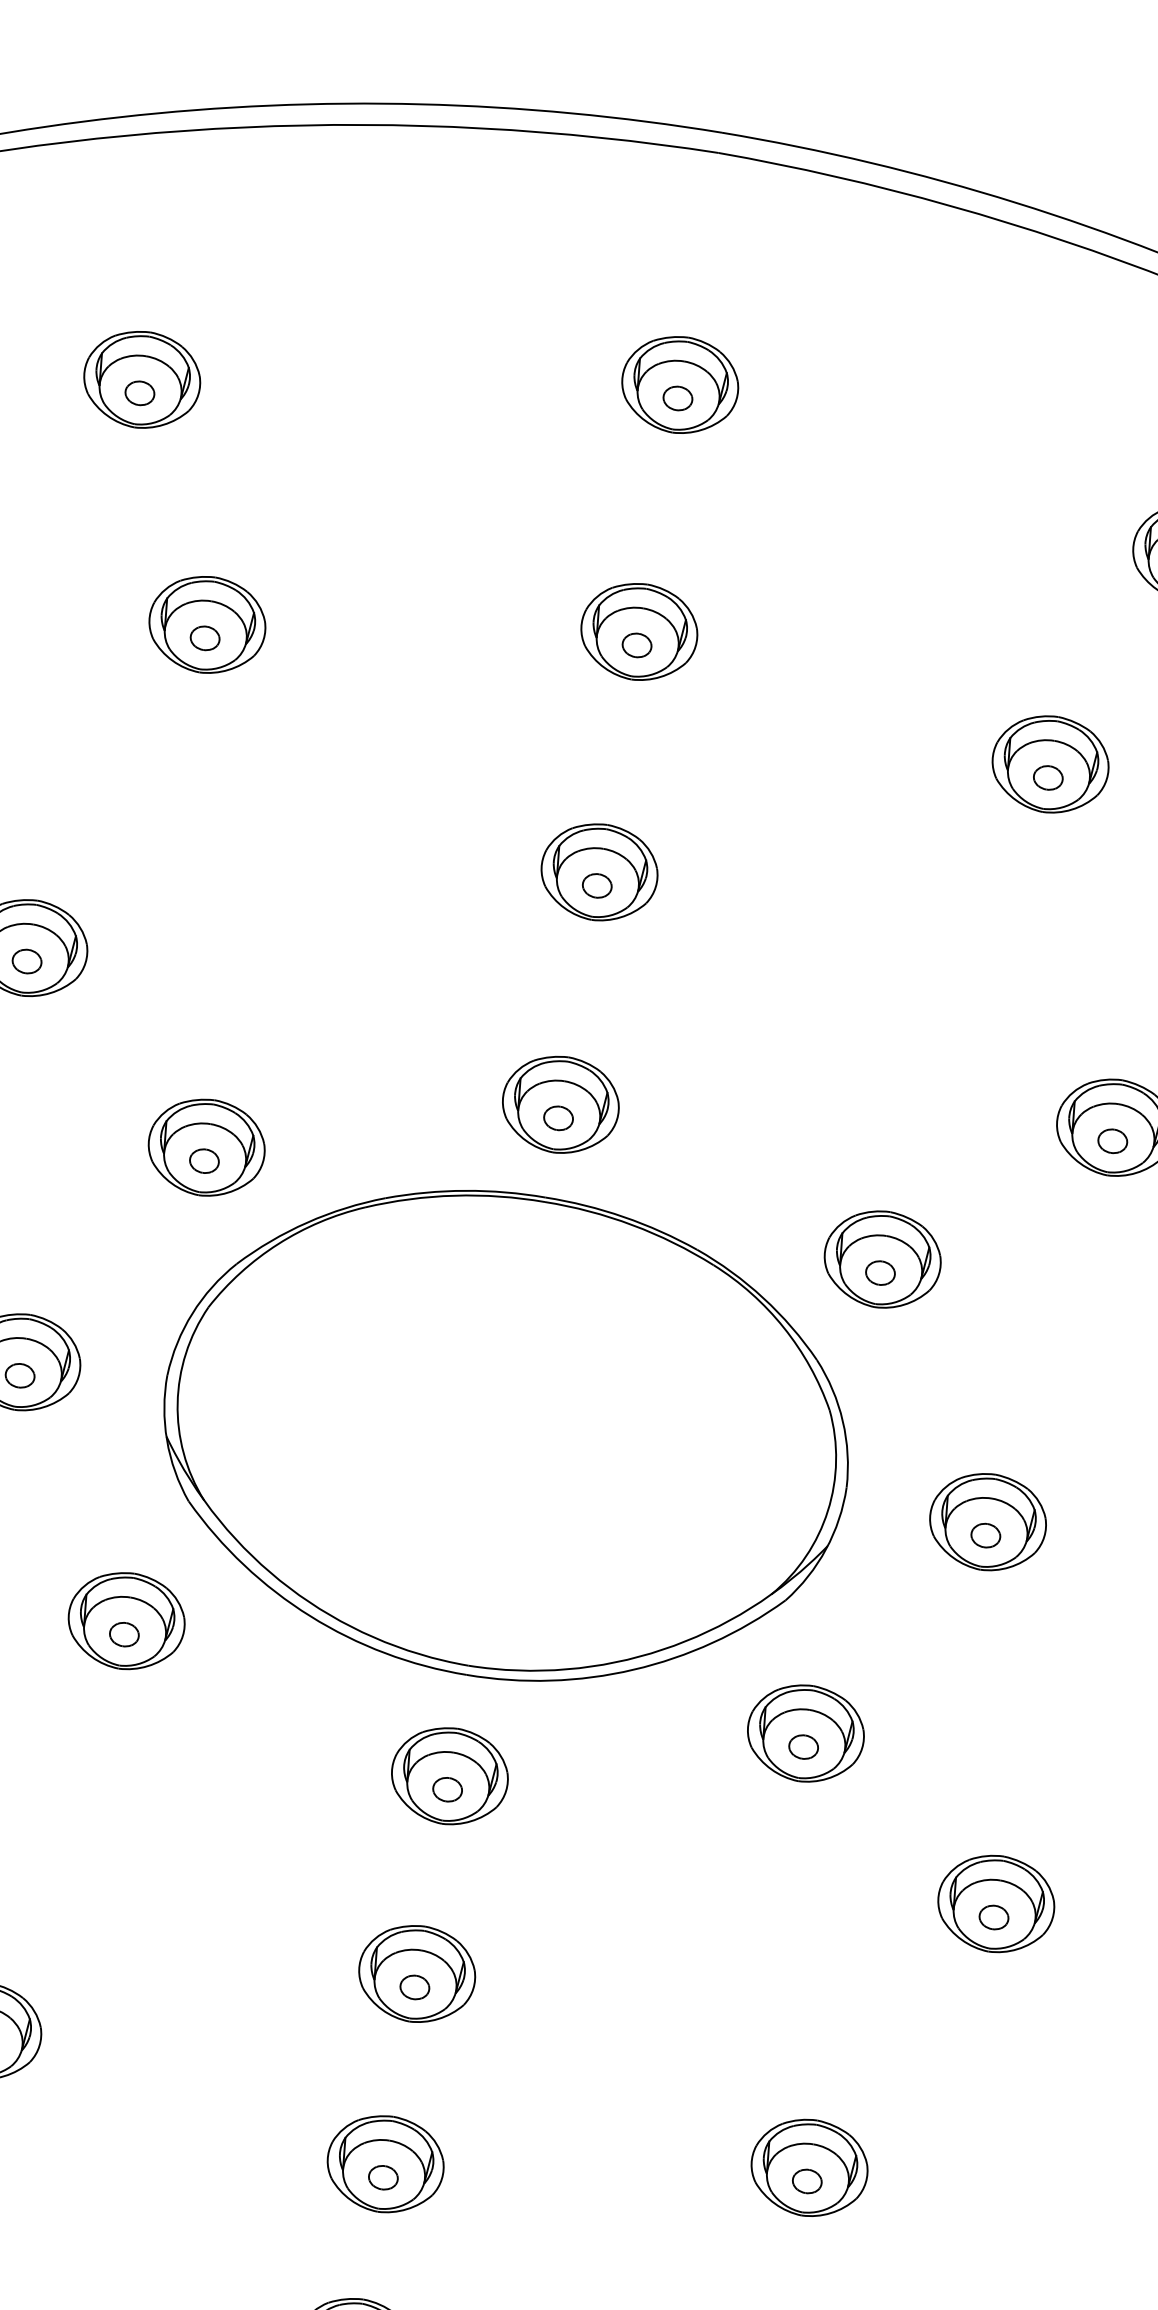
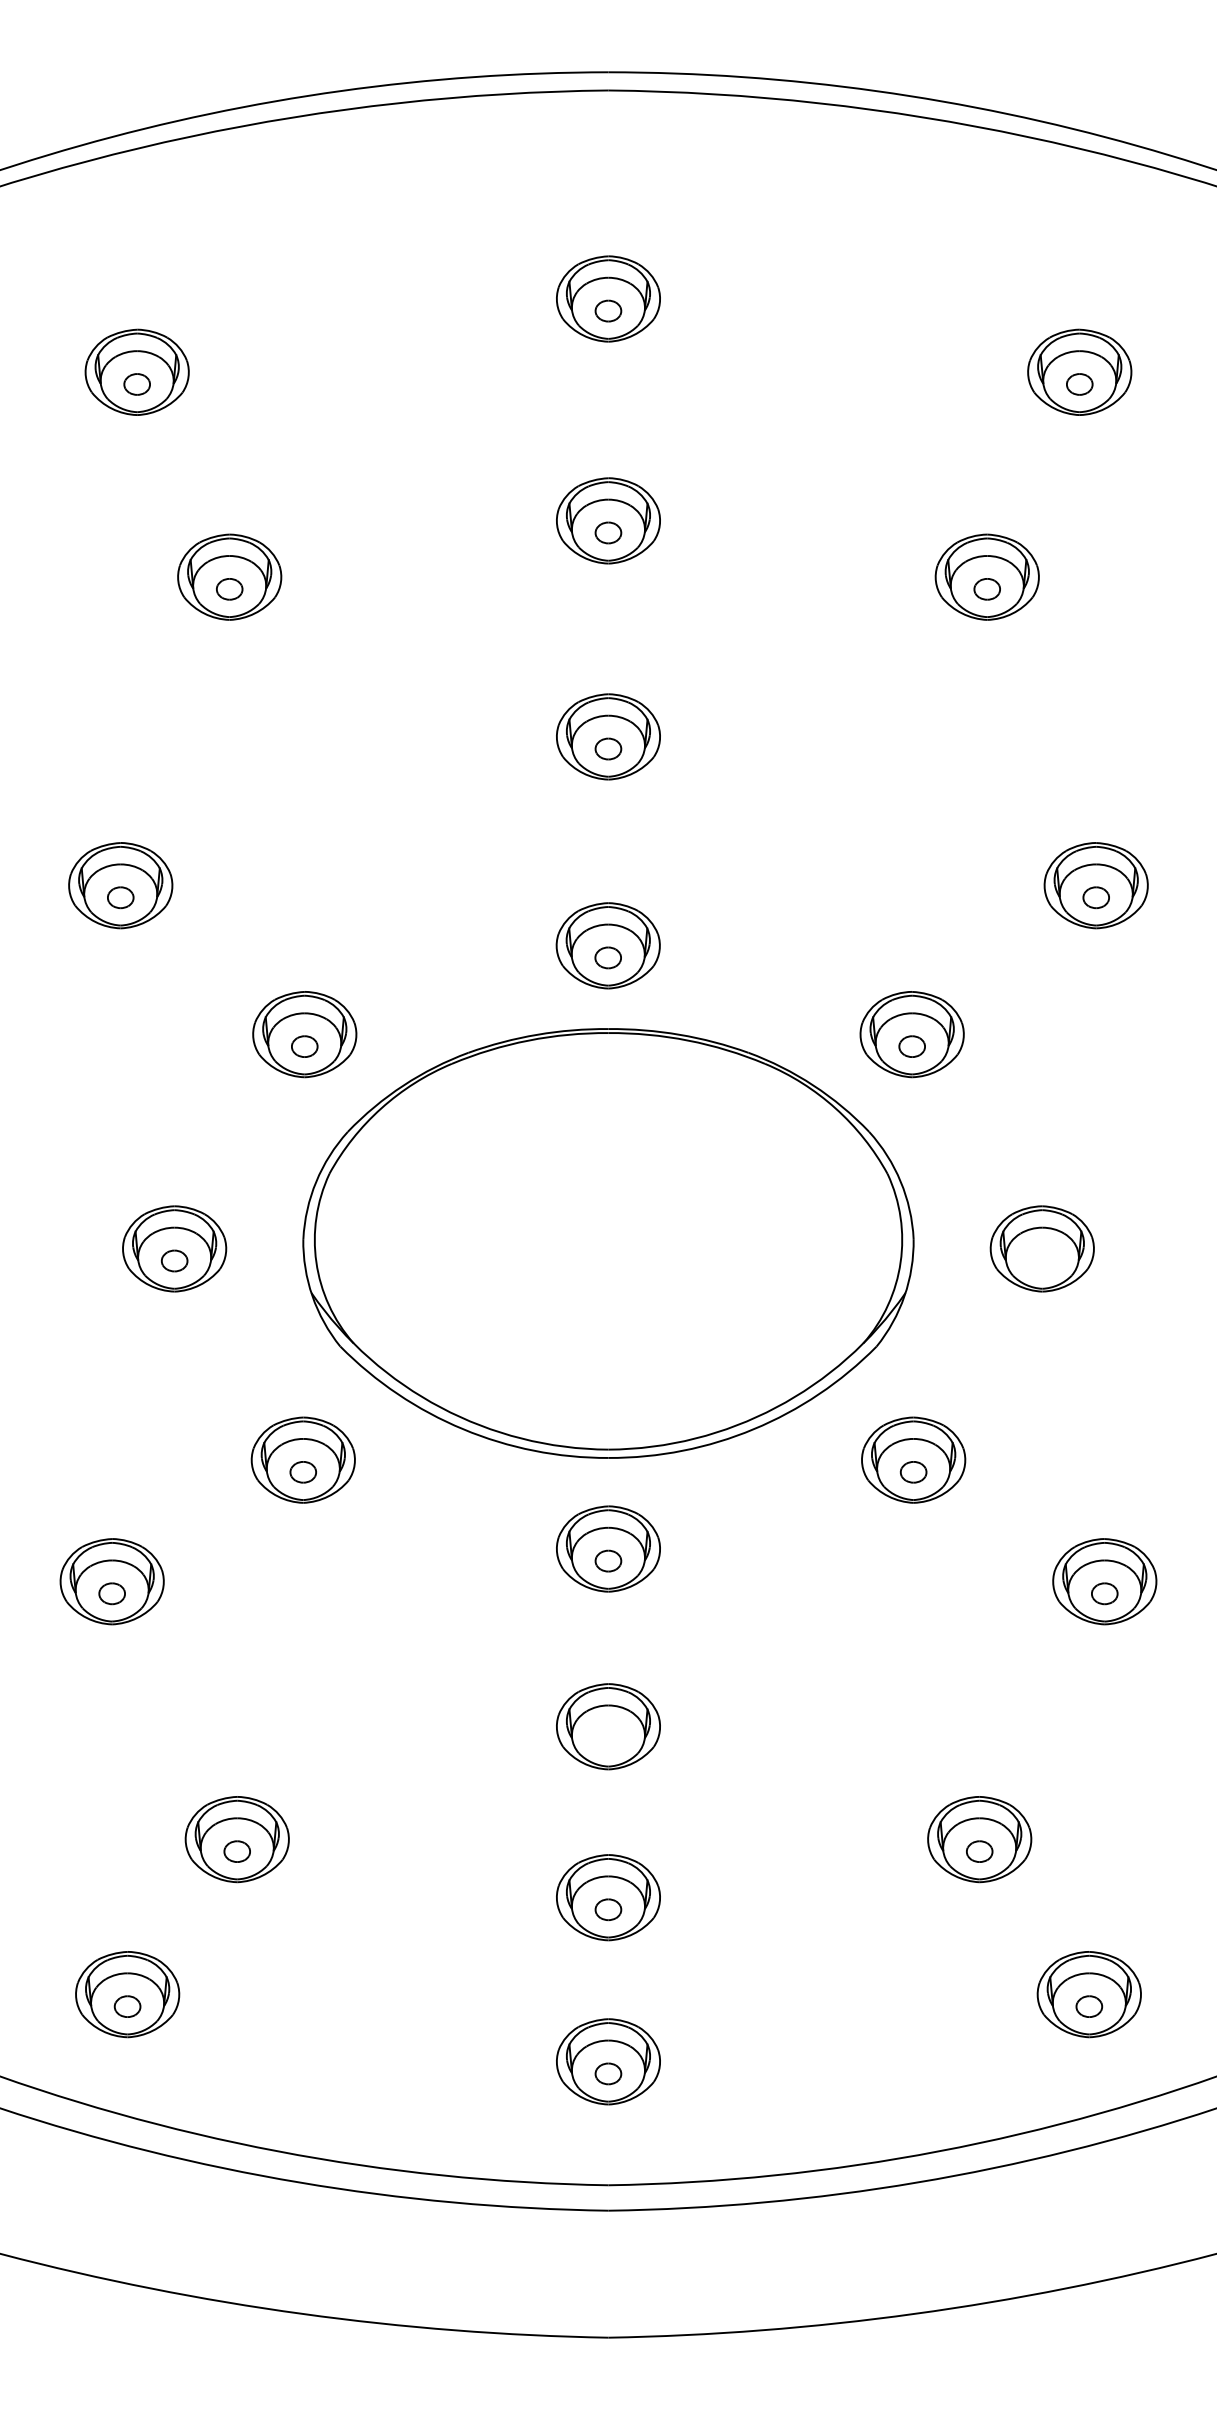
part: (986, 1535) -> (1042, 1260), removed
part: (415, 1987) -> (608, 1738), removed

